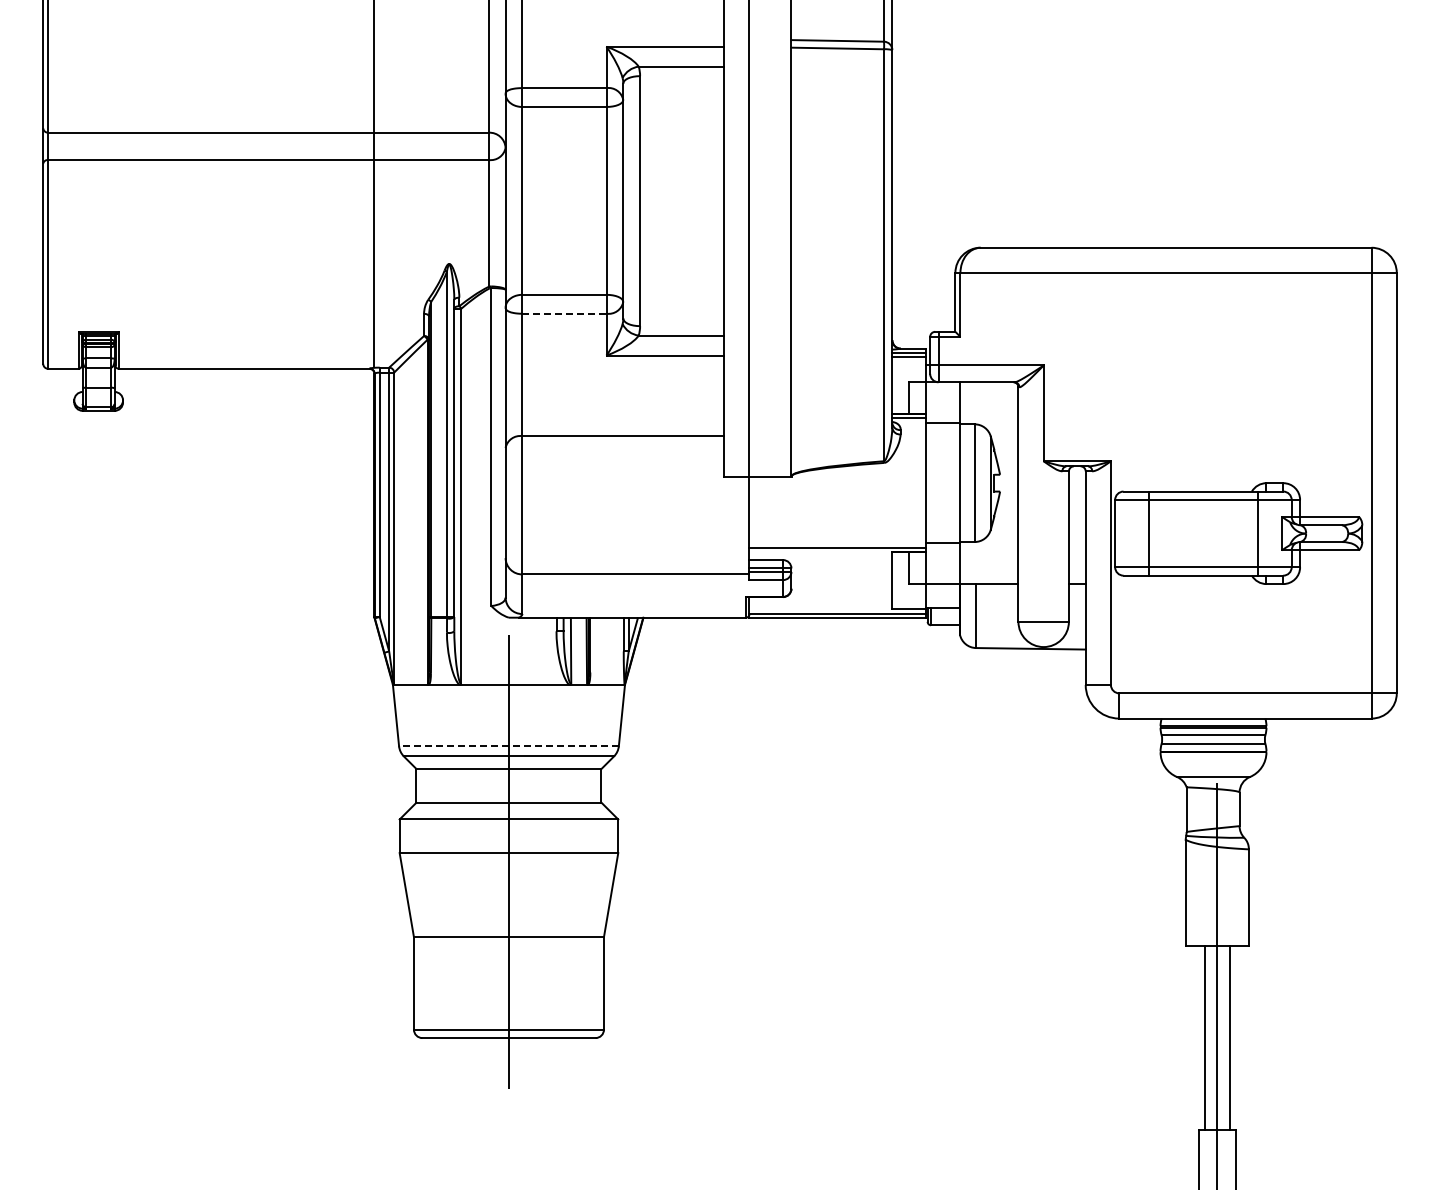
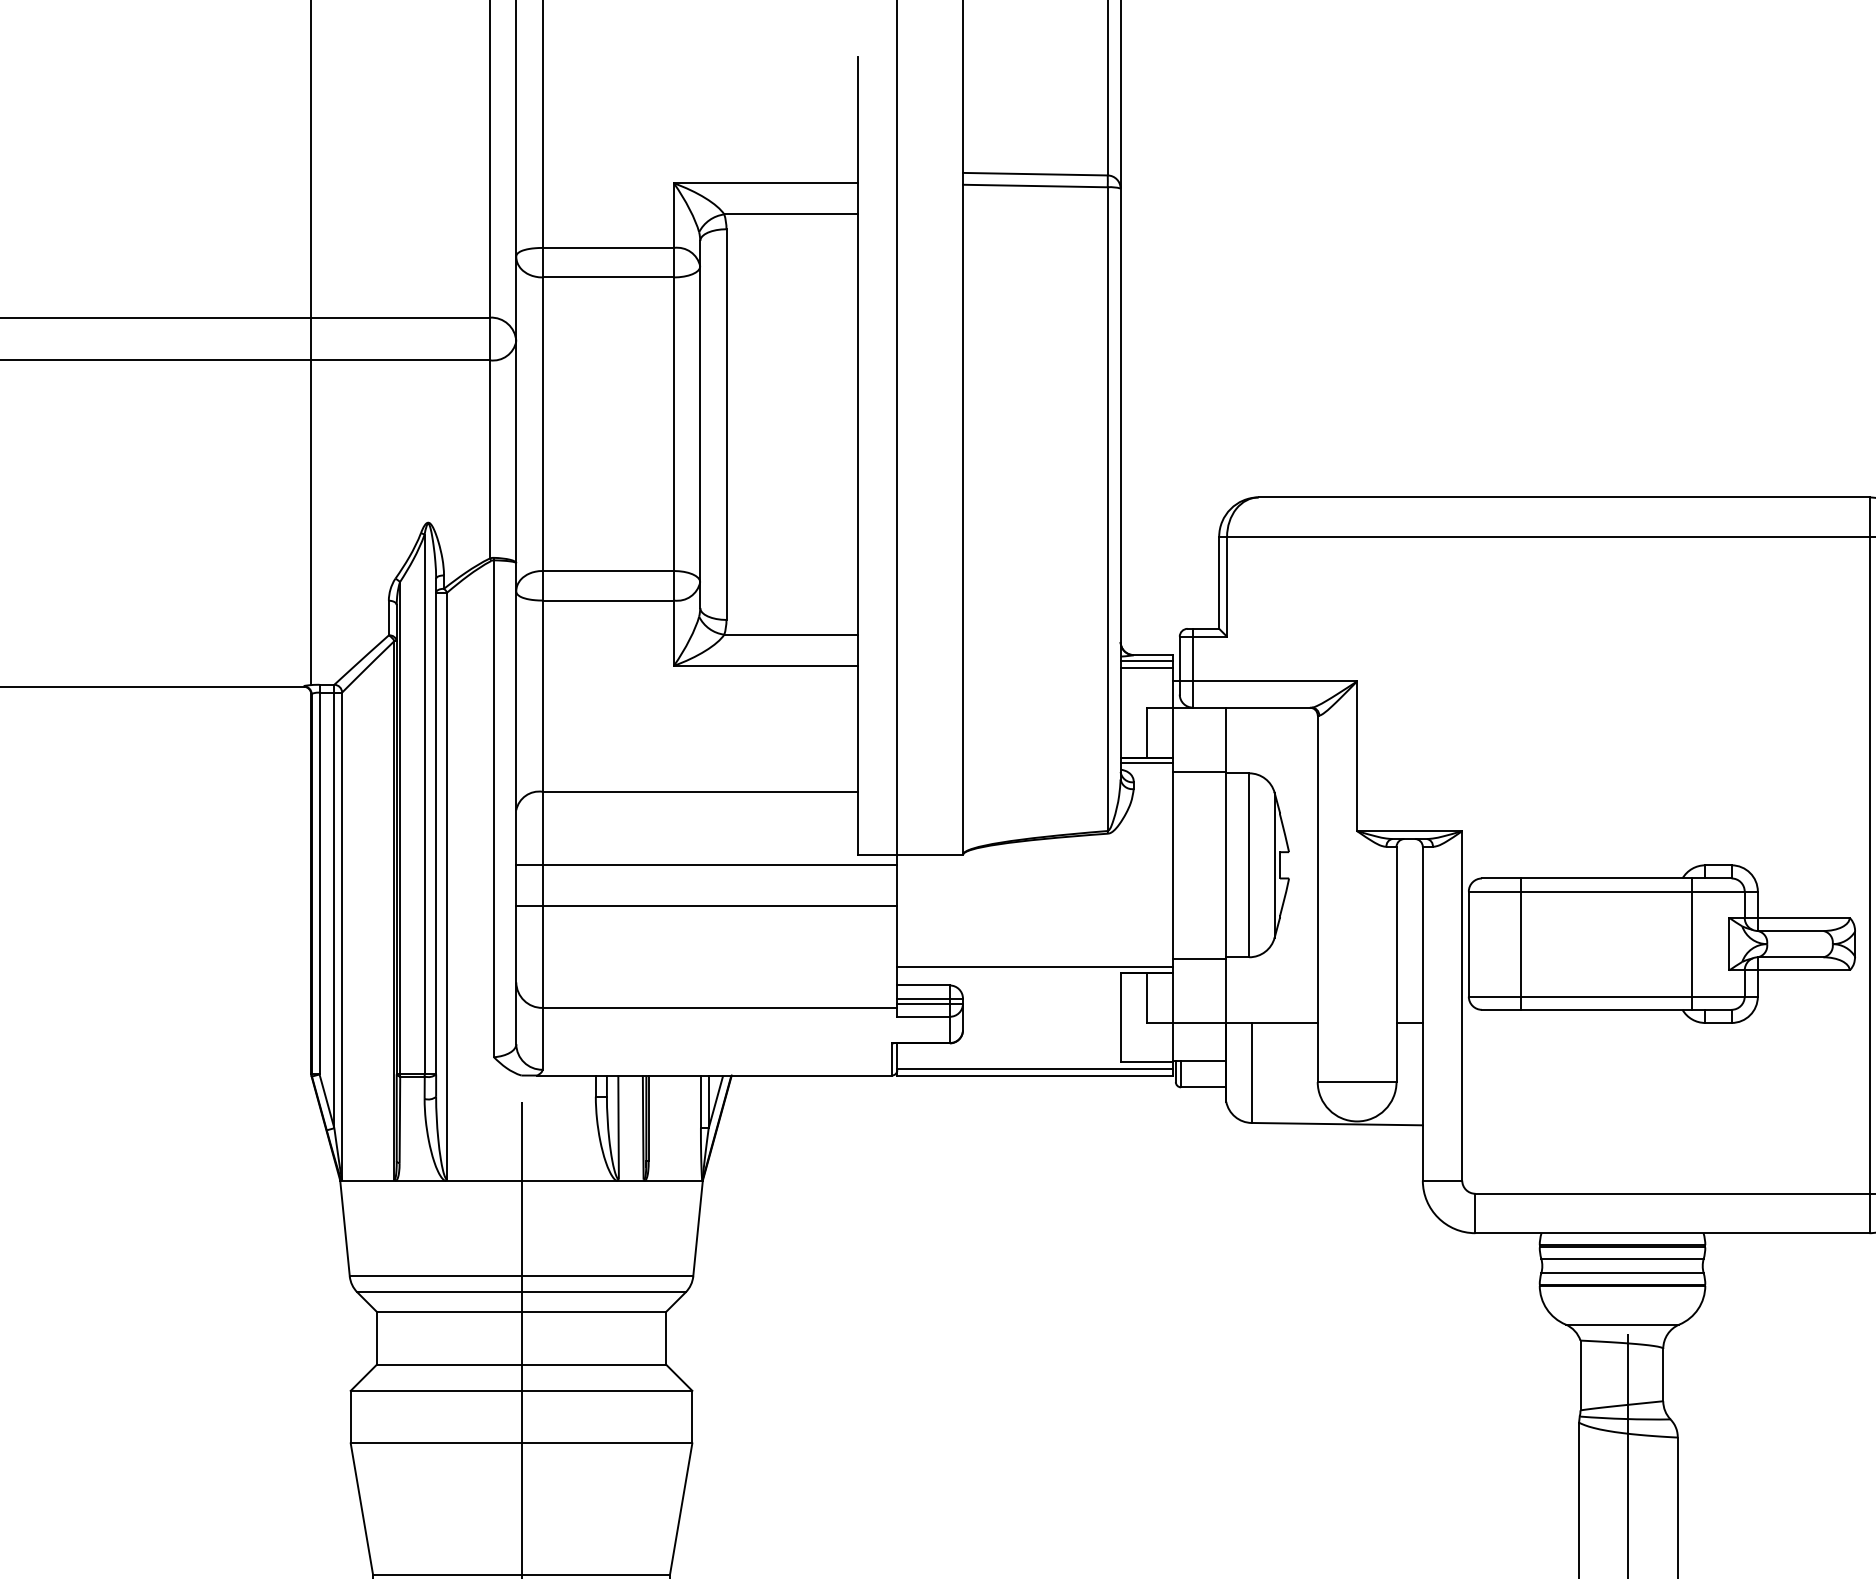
line: (564, 313) -> (608, 600), dashed -> solid
line: (627, 483) -> (706, 865), added
line: (627, 509) -> (706, 906), added
line: (508, 746) -> (520, 1276), dashed -> solid

